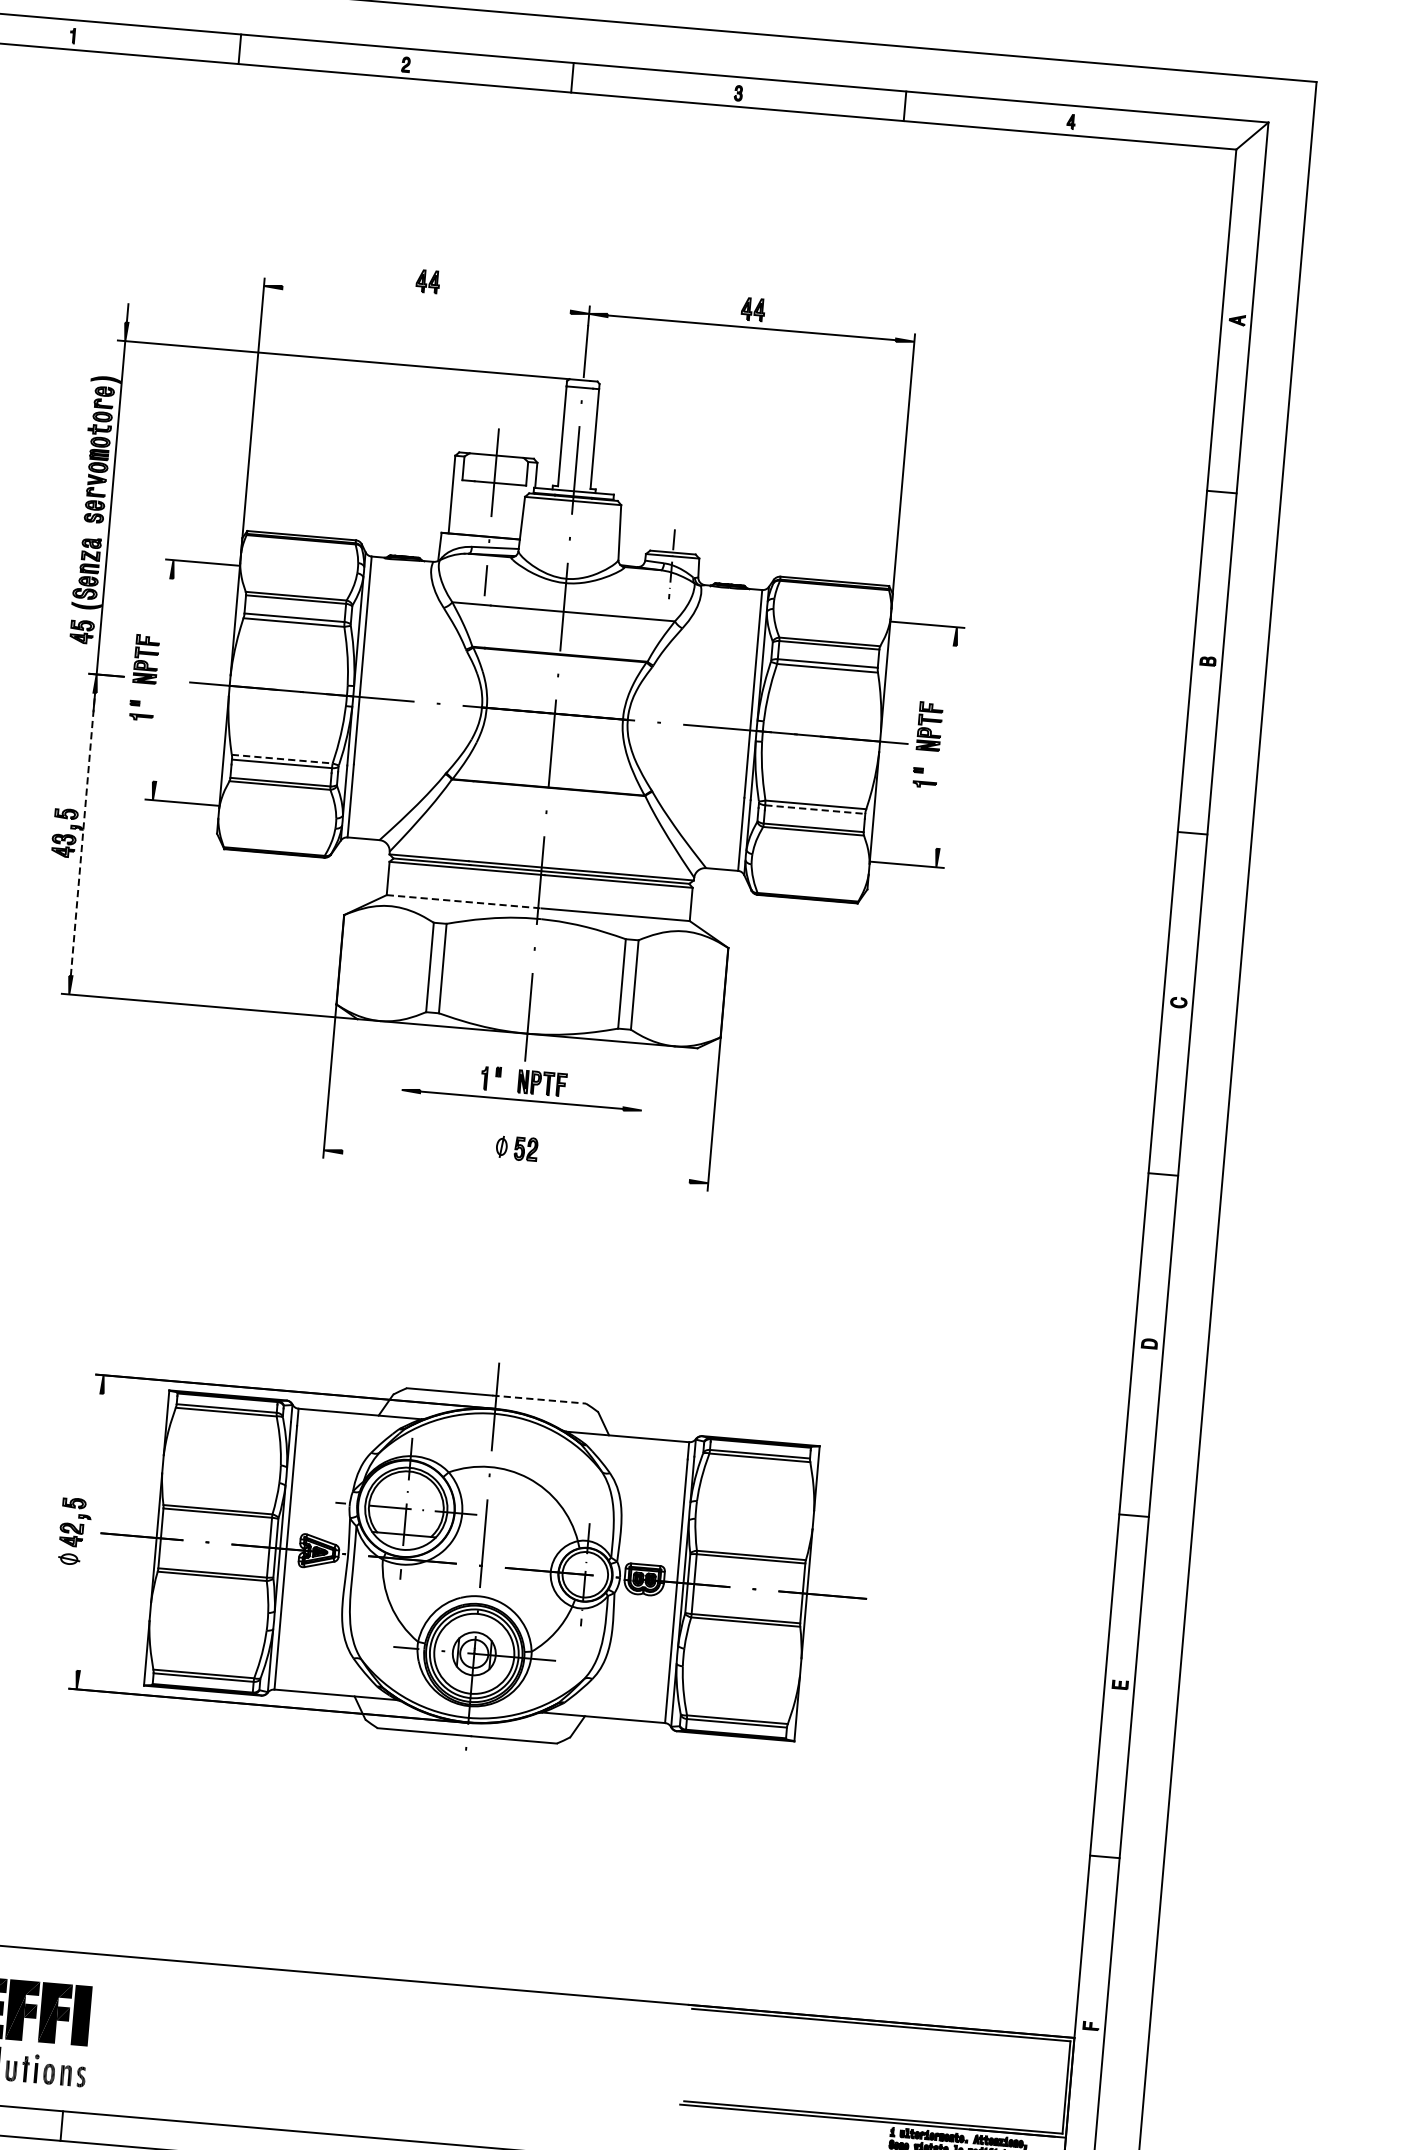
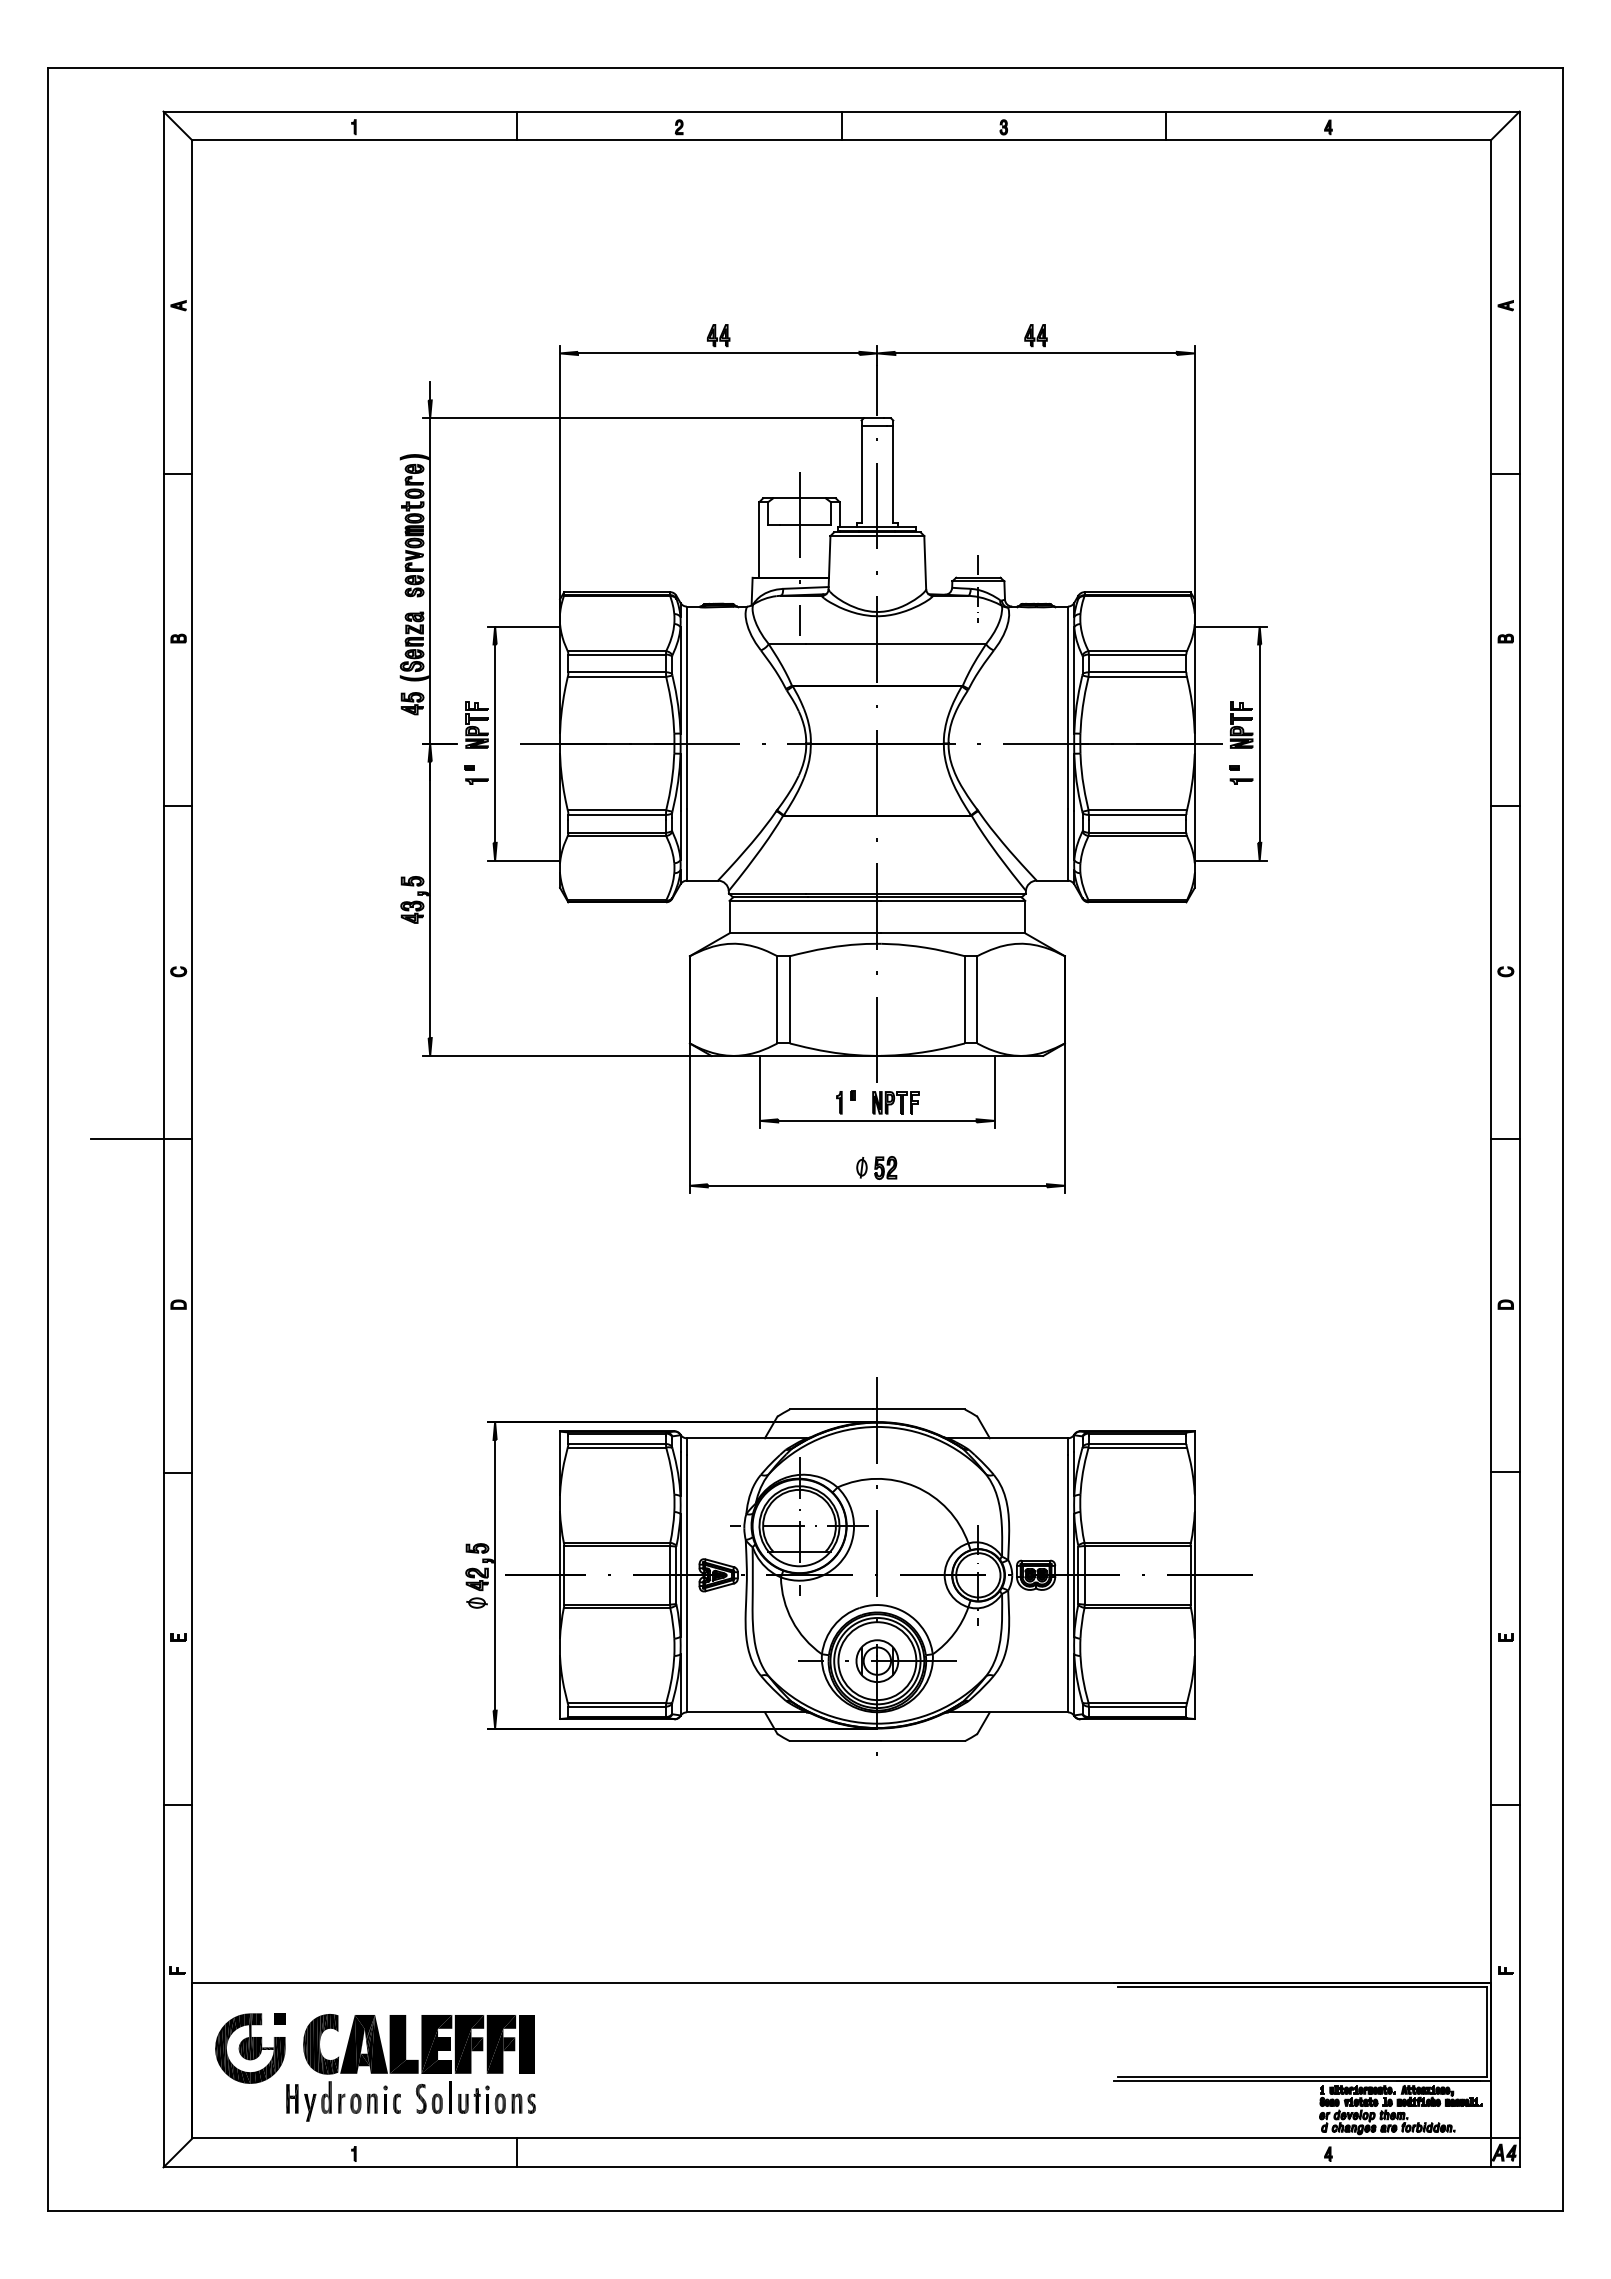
line: (426, 300) -> (718, 353), added
line: (163, 680) -> (495, 743), added
line: (946, 747) -> (1259, 743), added
line: (282, 759) -> (617, 810), dashed -> solid
line: (815, 809) -> (1137, 814), dashed -> solid
line: (83, 834) -> (430, 899), dashed -> solid
line: (464, 901) -> (805, 933), dashed -> solid
line: (404, 1059) -> (760, 1091), added
line: (644, 1080) -> (994, 1091), added
line: (515, 1166) -> (876, 1185), added
line: (539, 1399) -> (919, 1409), dashed -> solid
line: (90, 1531) -> (495, 1574), added

